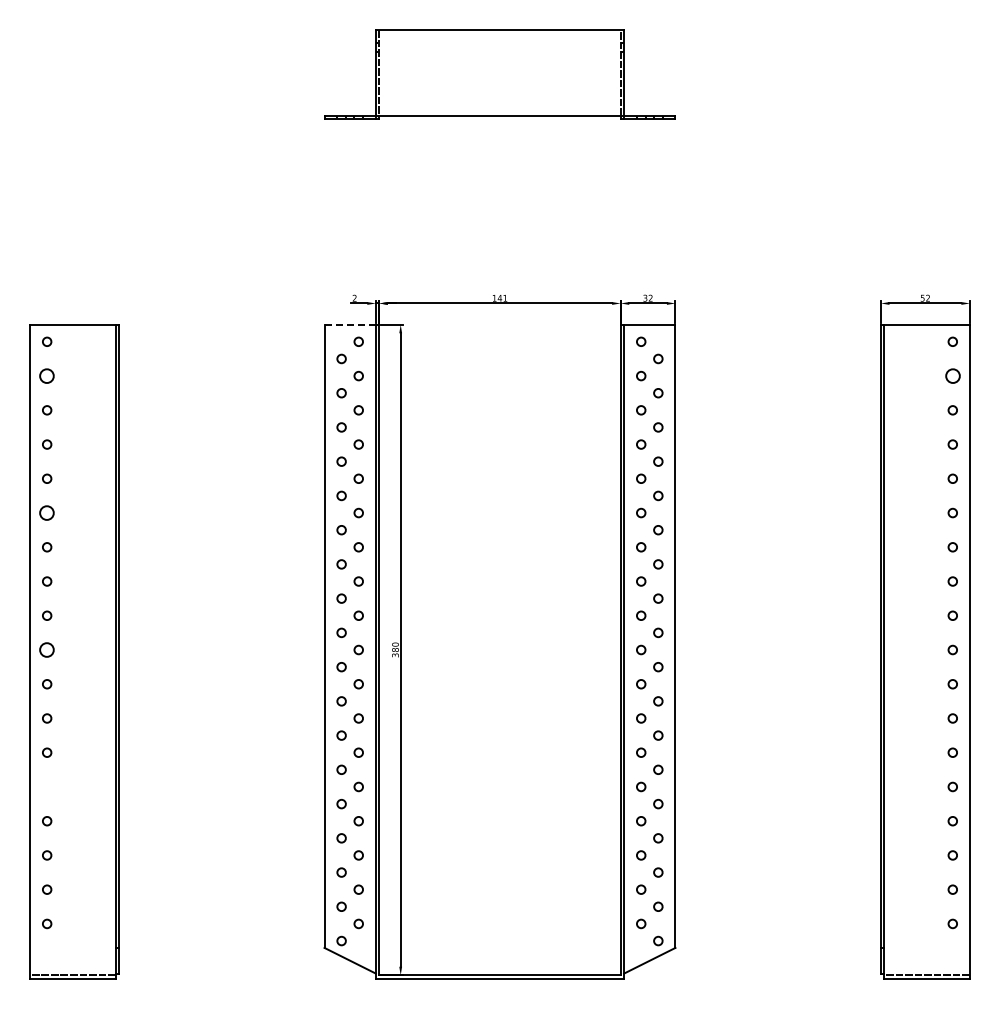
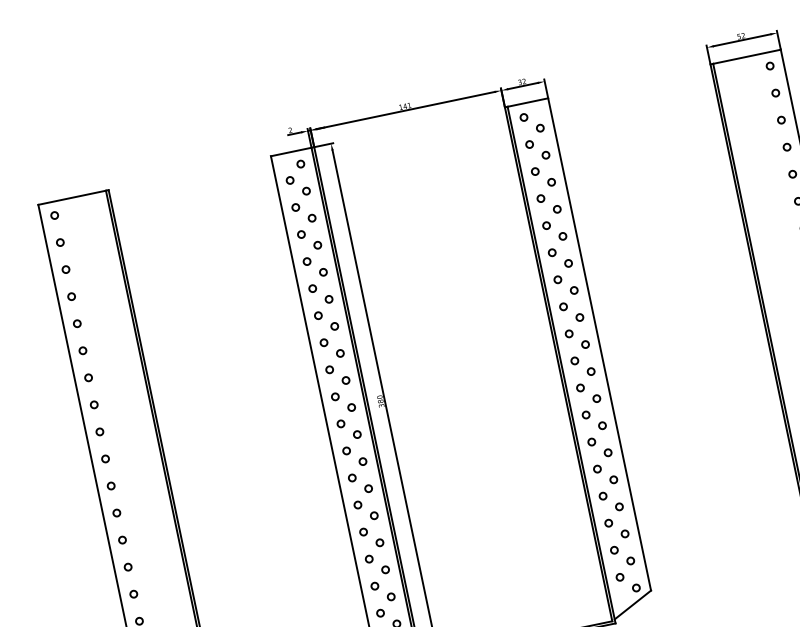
line: (350, 324) -> (291, 151), dashed -> solid
circle: (47, 375) -> (60, 242), size x0.62
circle: (952, 375) -> (775, 92), size x0.62
circle: (47, 512) -> (83, 350), size x0.62
circle: (47, 649) -> (105, 458), size x0.62
circle: (47, 786) -> (128, 566), added

